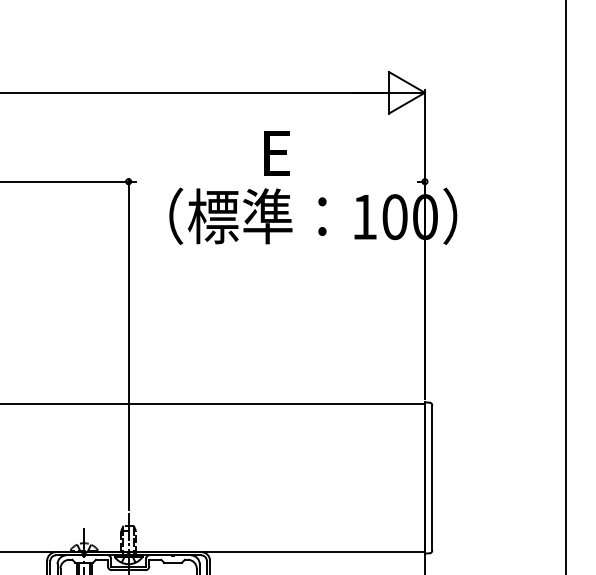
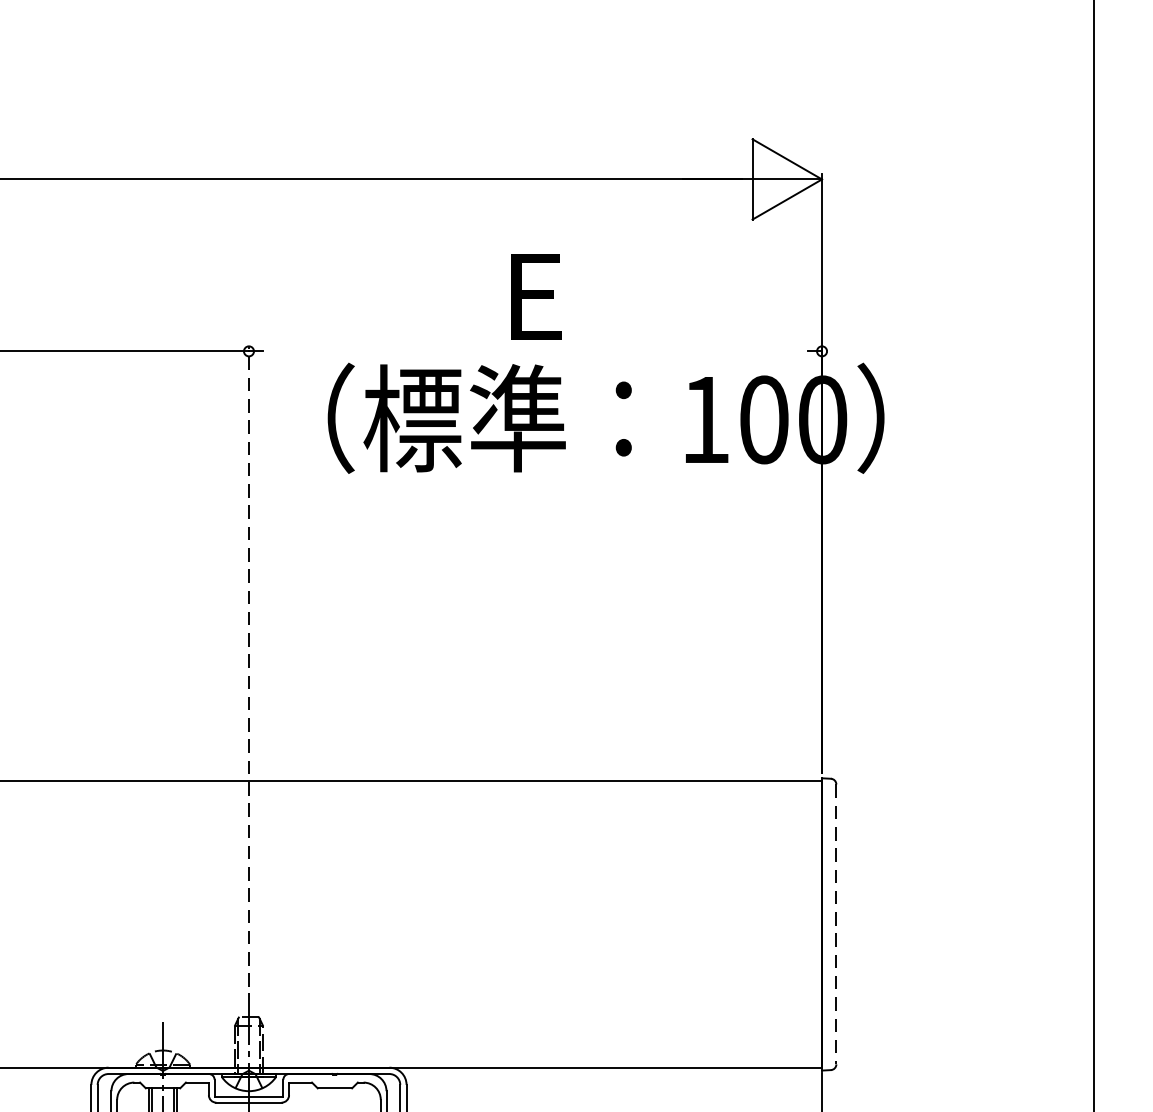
line: (128, 344) -> (248, 666), solid -> dashed
line: (432, 478) -> (836, 925), solid -> dashed

